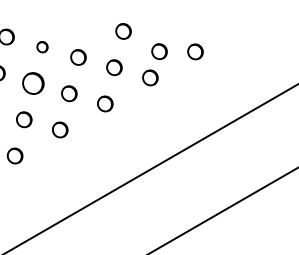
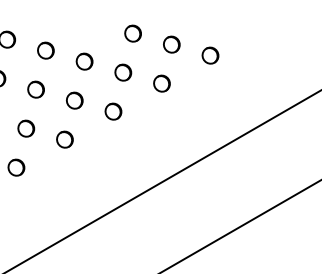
part: (42, 46) -> (45, 49), size x1.43
part: (159, 51) -> (171, 44), moved
part: (33, 83) -> (36, 89), size x0.71

